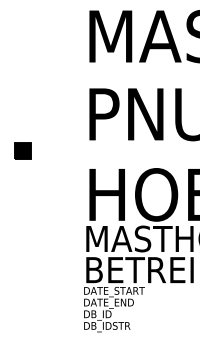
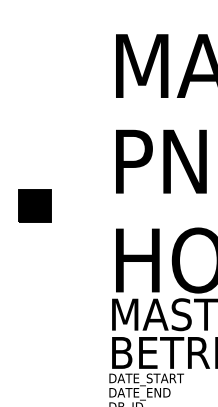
part: (22, 150) -> (33, 206), size x1.67

